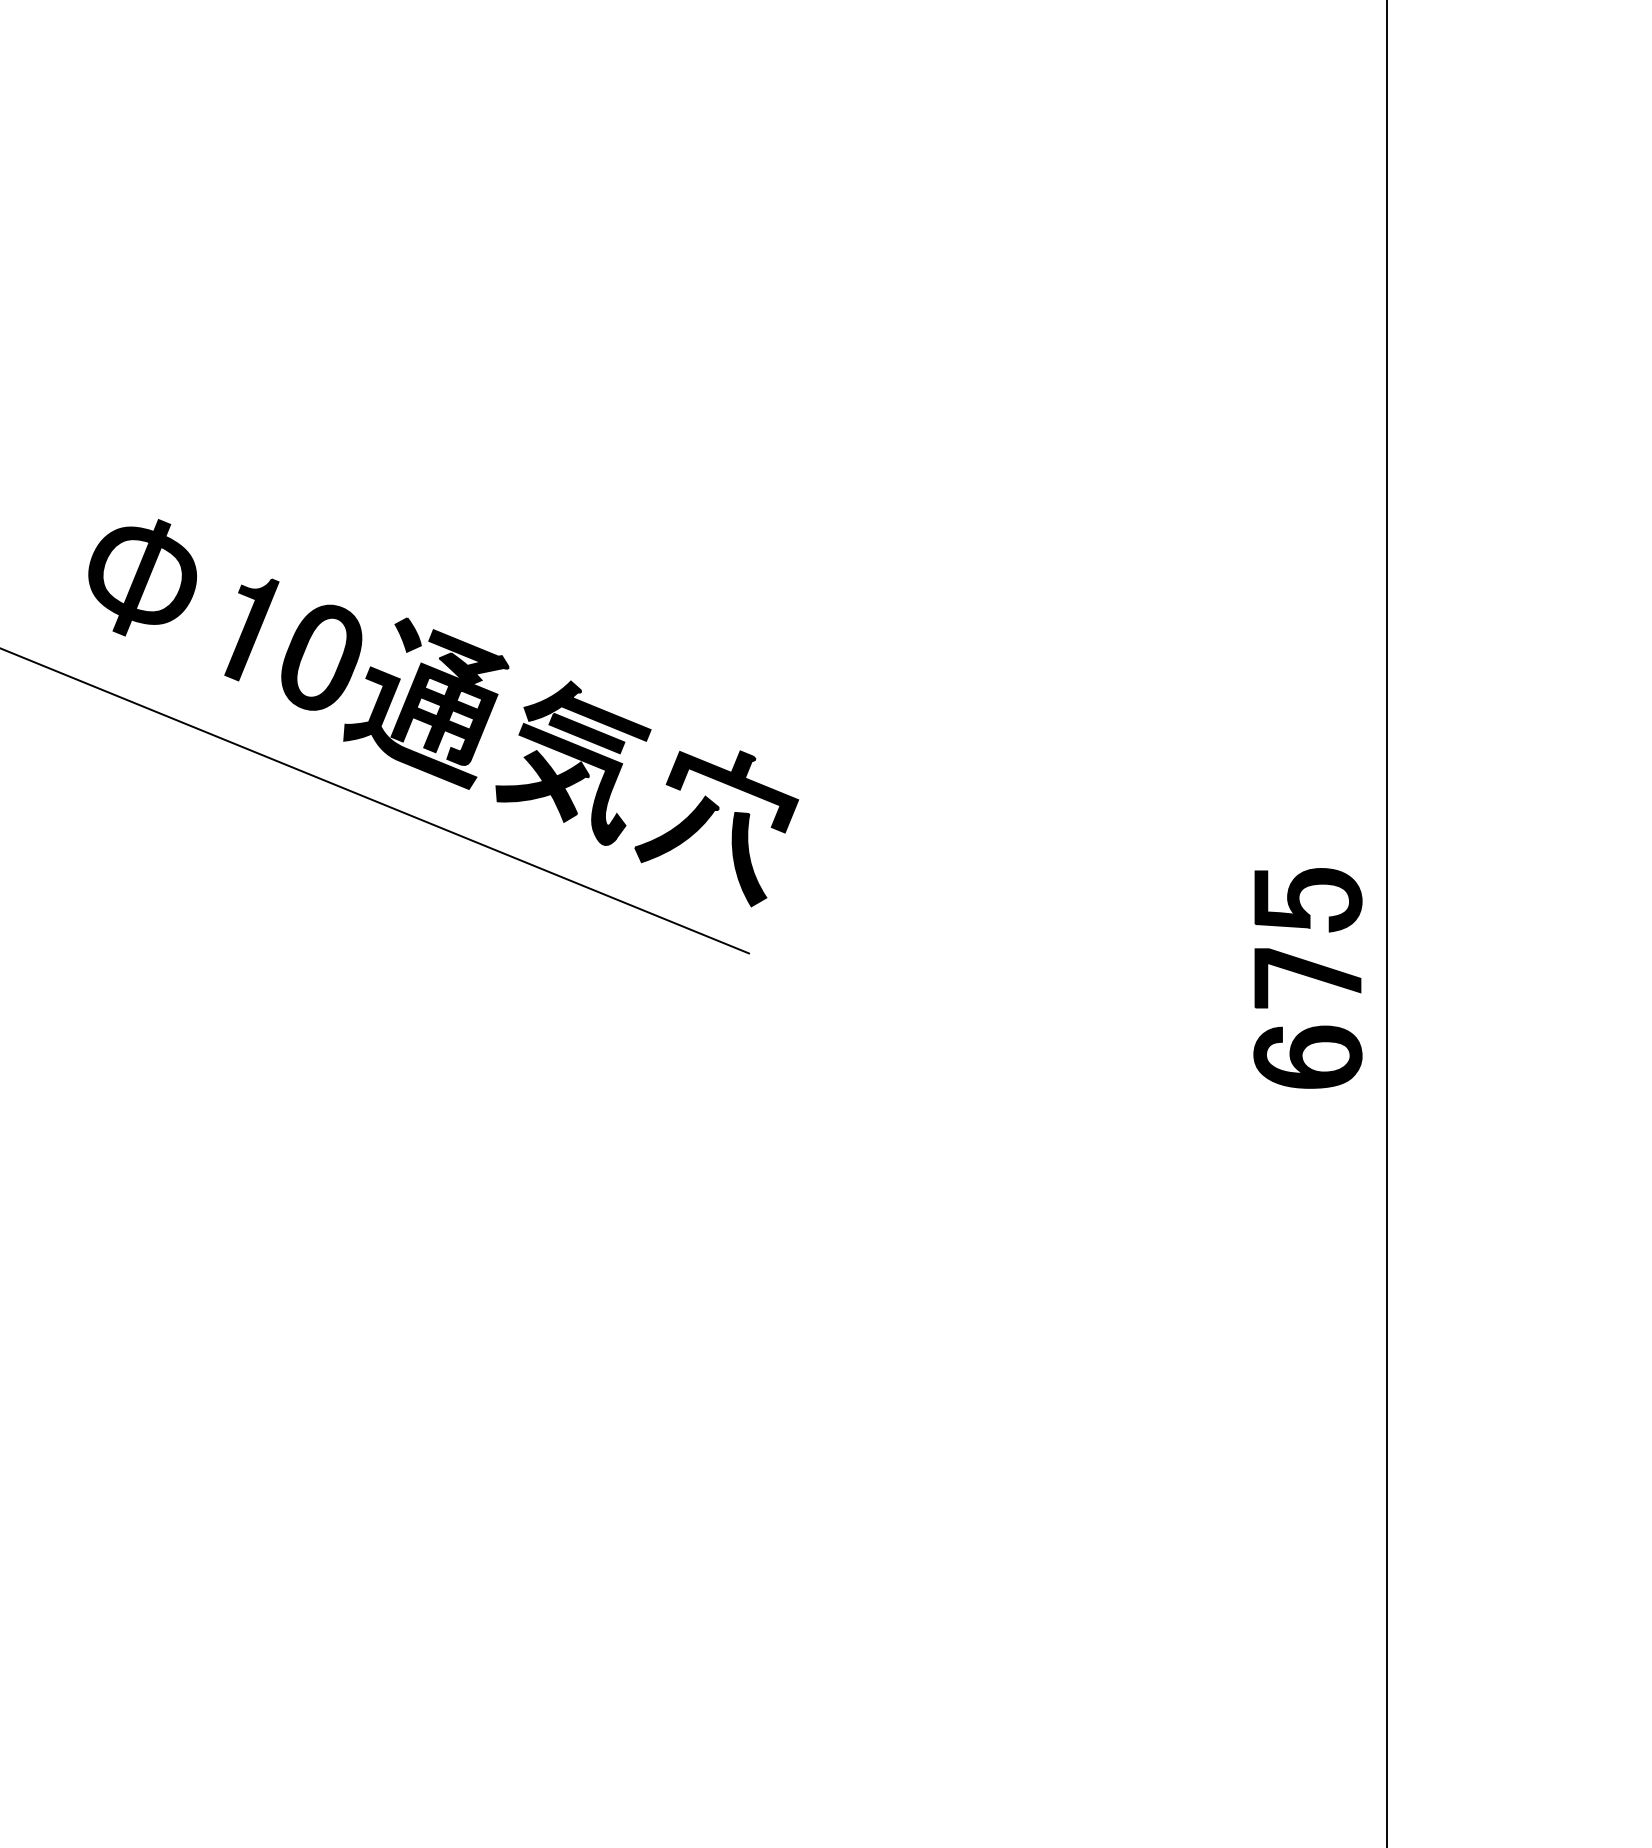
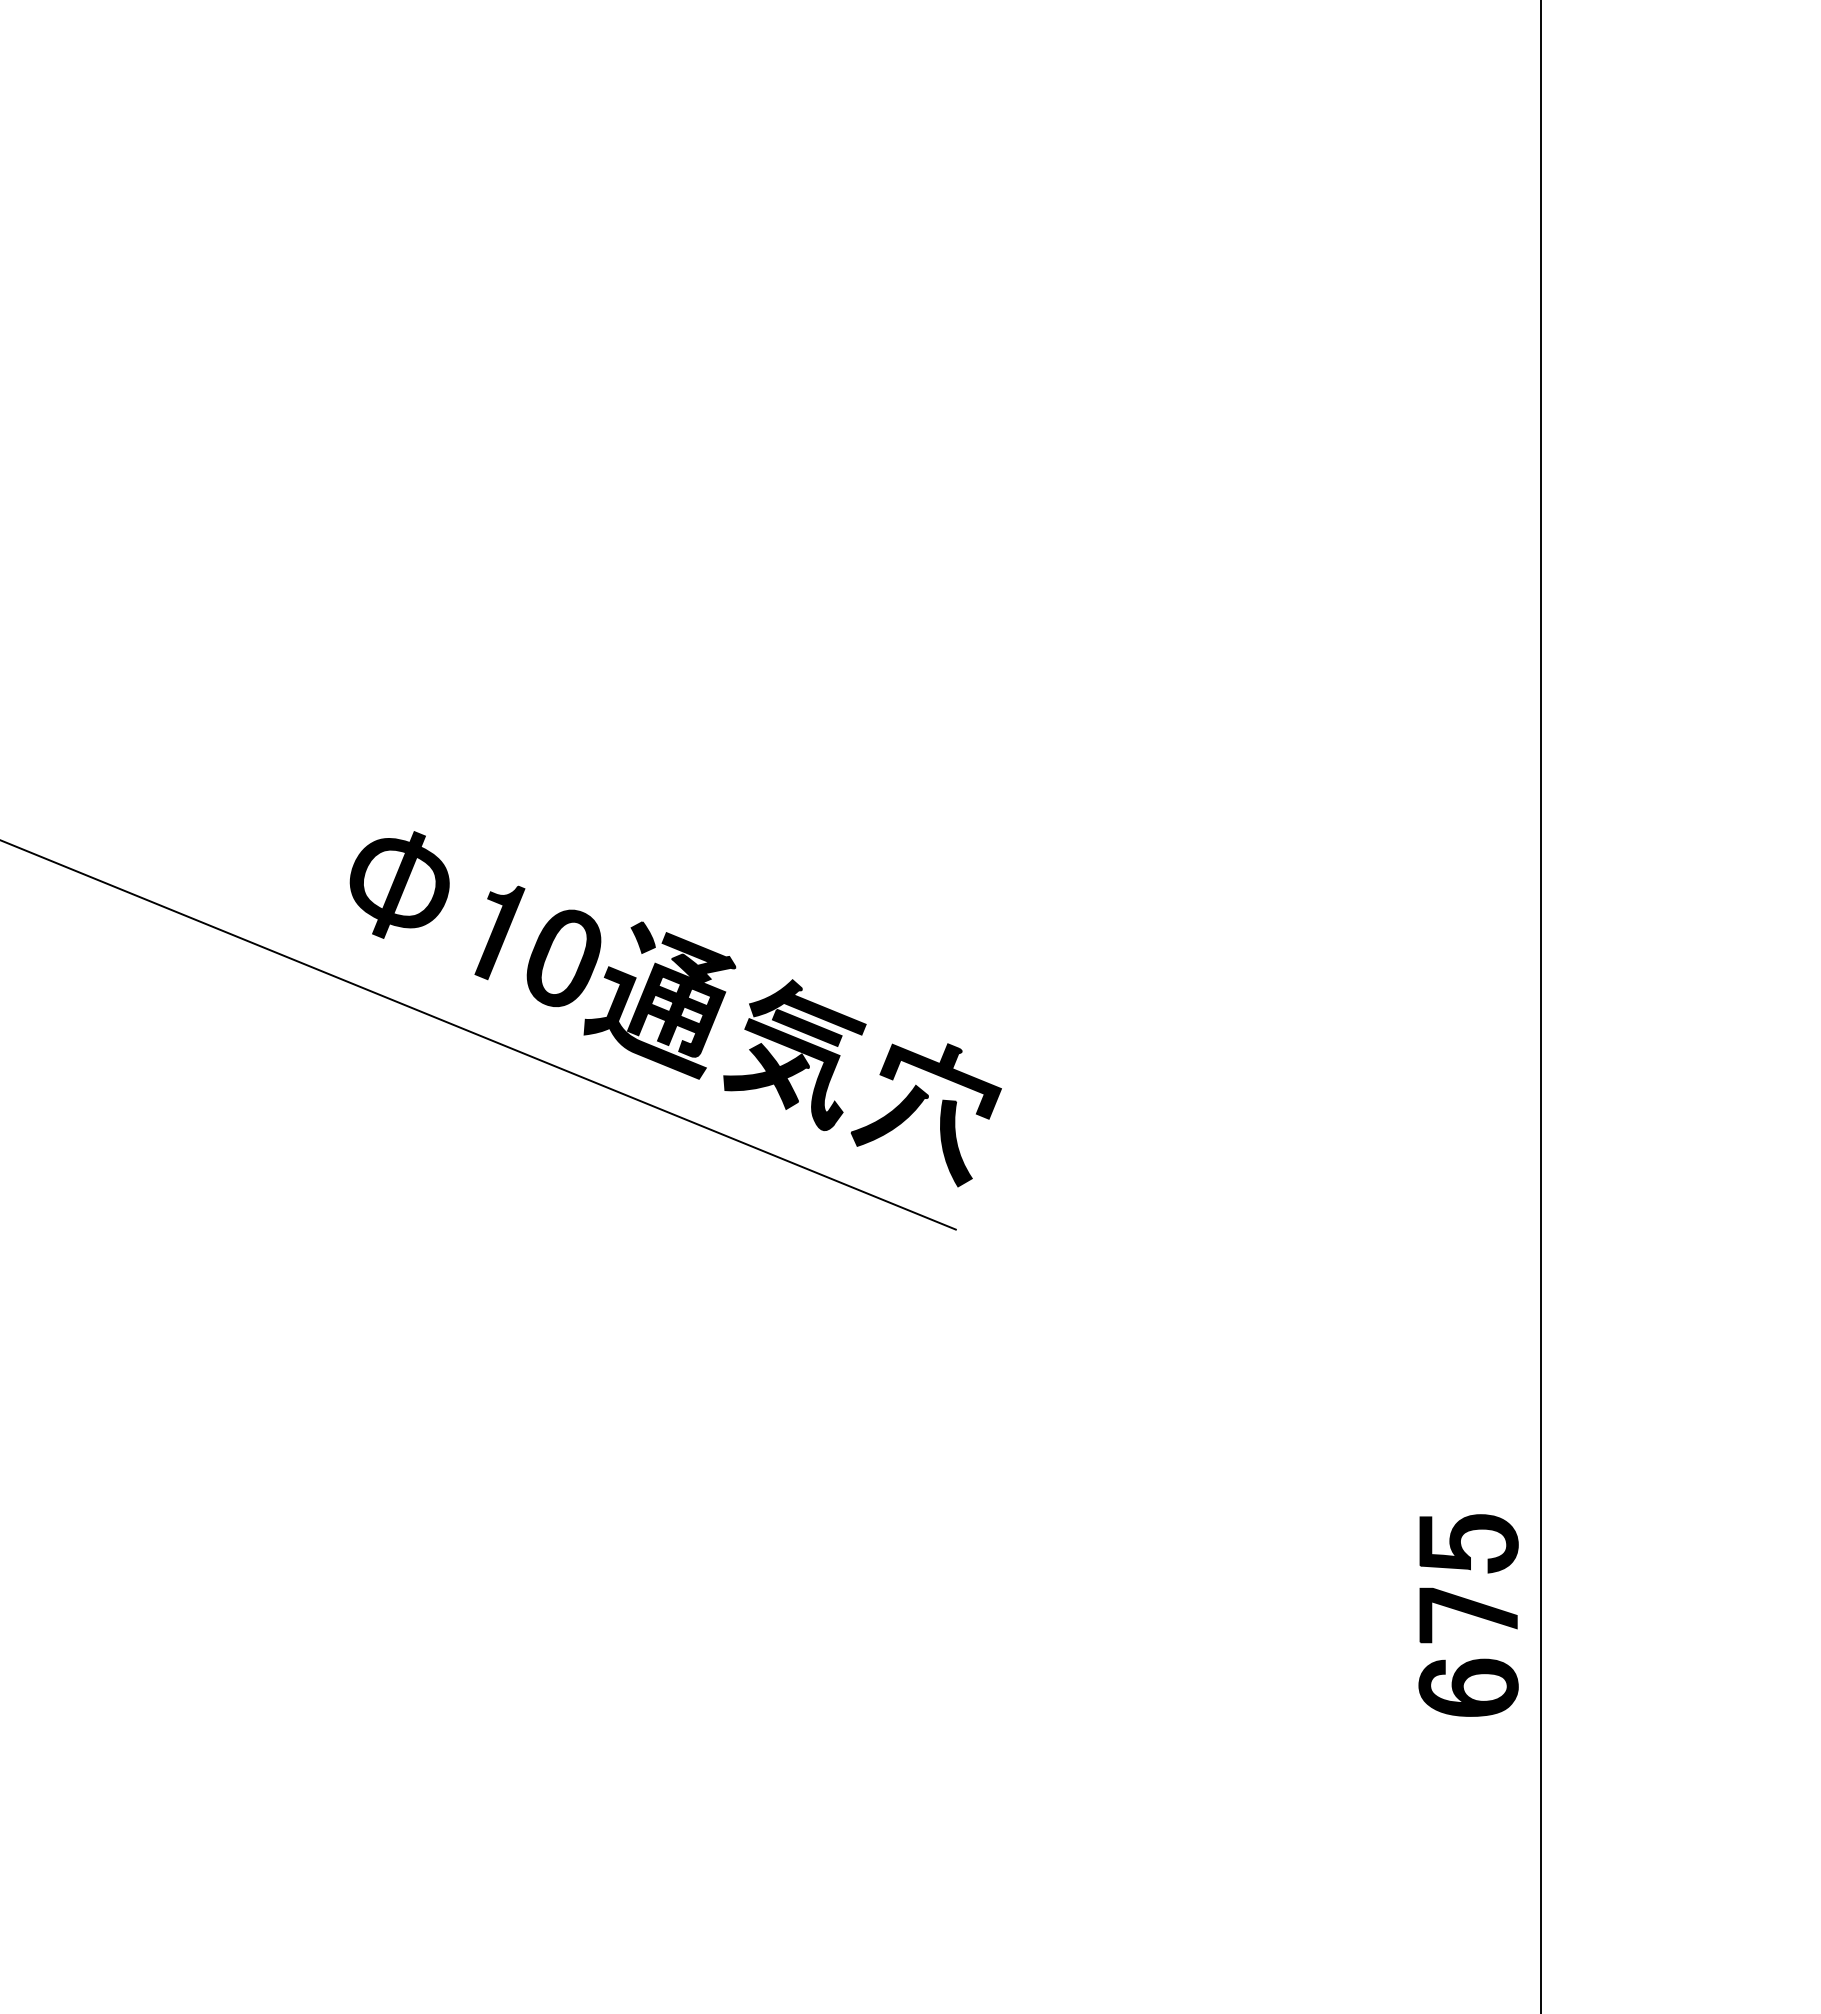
part: (1307, 978) -> (1468, 1615), moved

